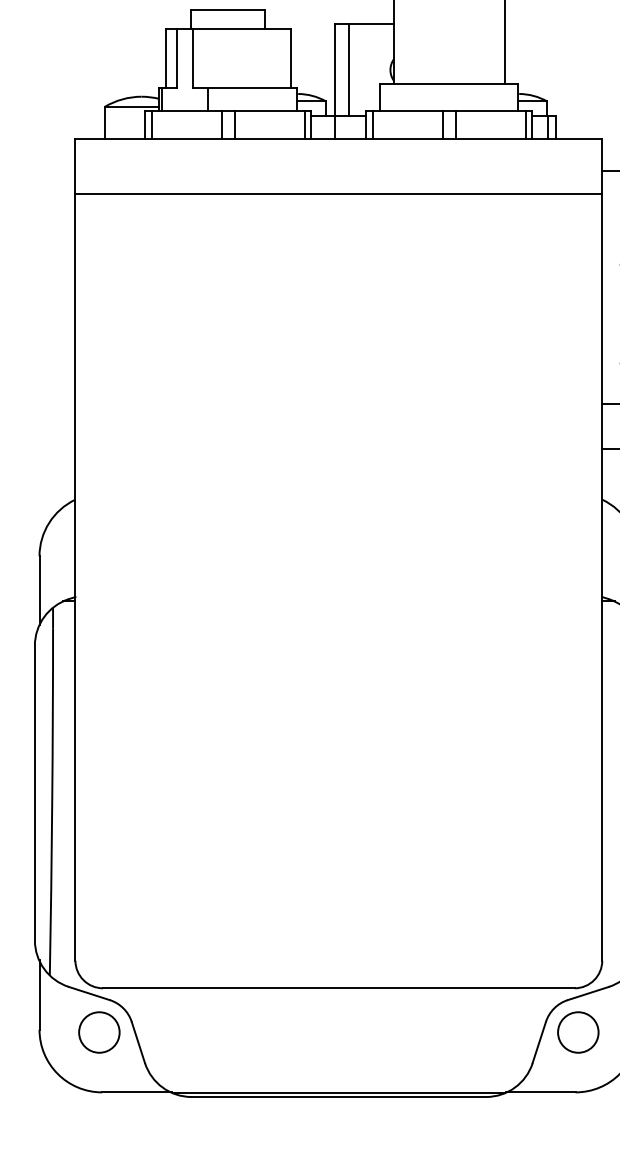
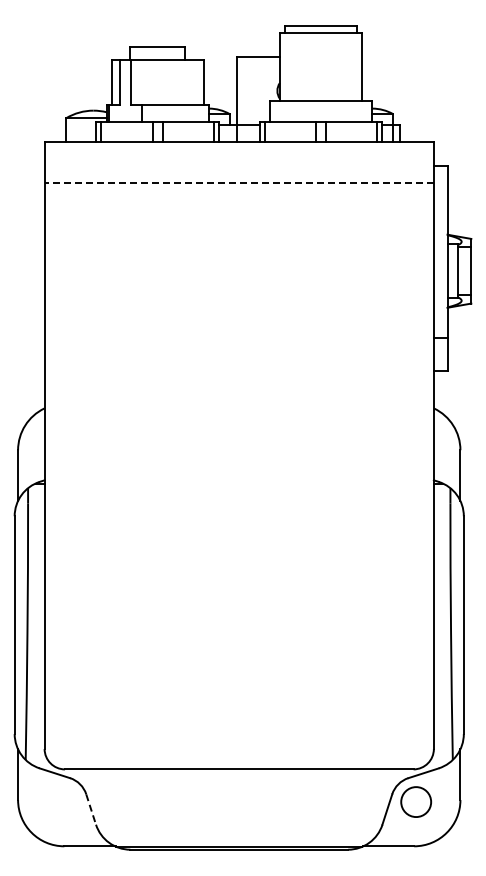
line: (348, 69) -> (246, 90), removed
line: (339, 193) -> (239, 182), solid -> dashed
circle: (99, 1031) -> (62, 801), removed
line: (138, 1042) -> (91, 809), solid -> dashed

